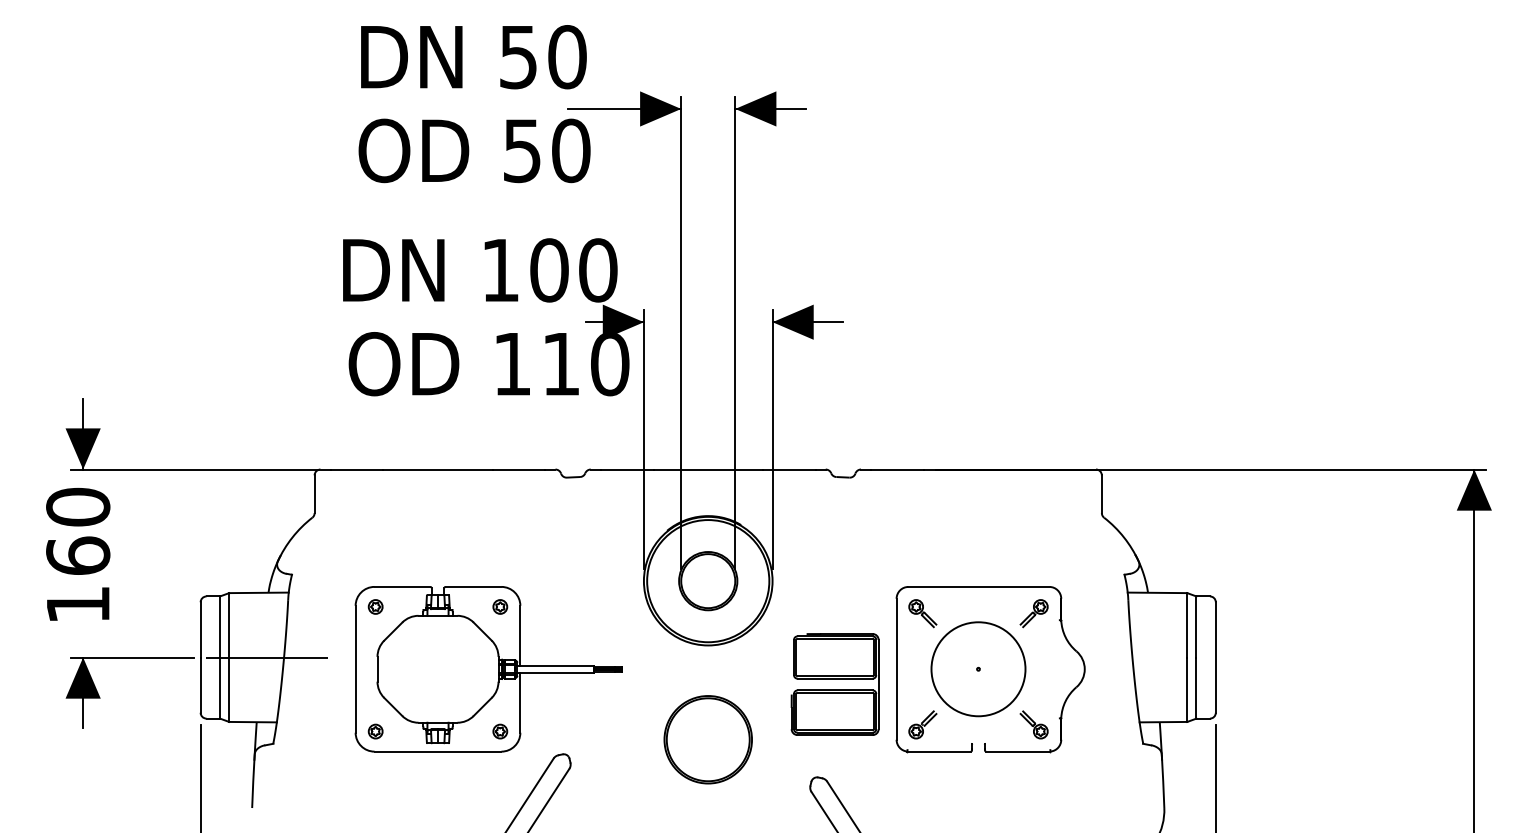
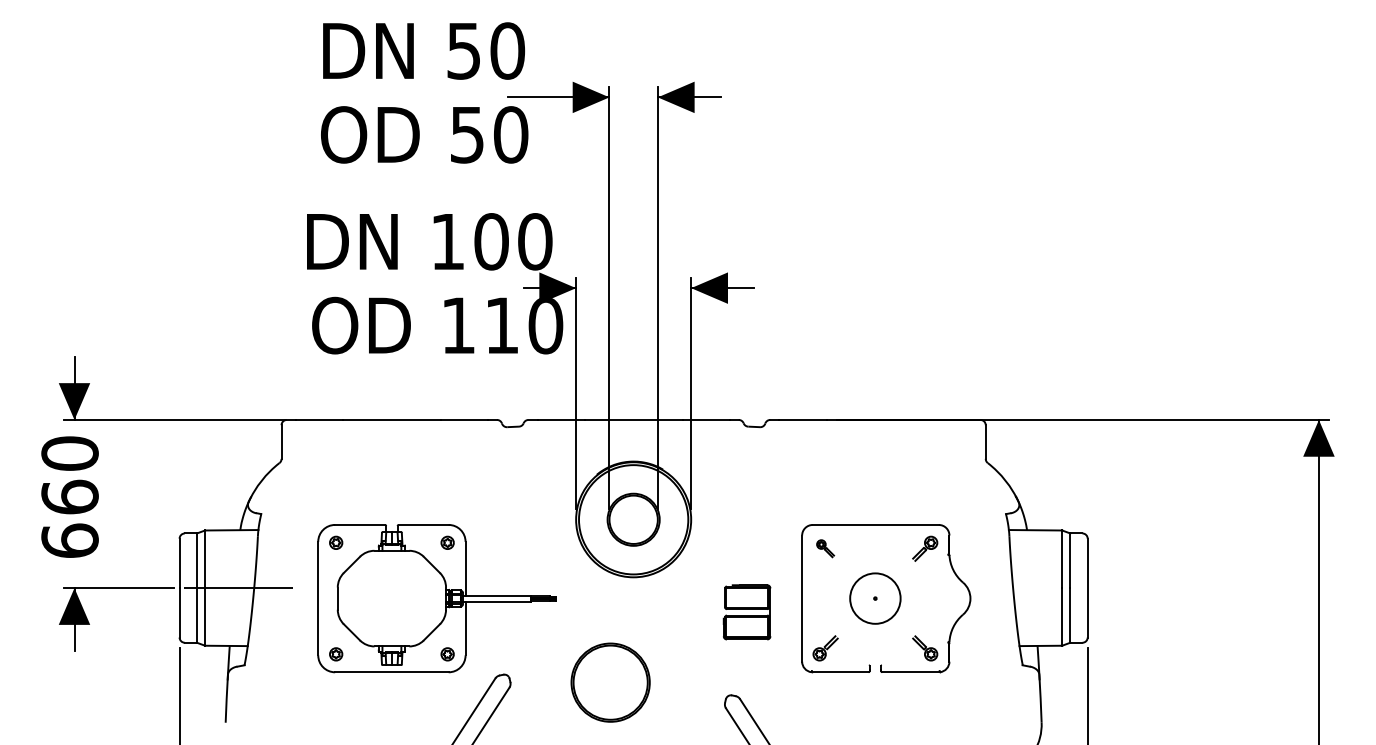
text: (77, 604) -> (69, 540), 160 -> 660
part: (922, 613) -> (825, 548), size x0.7
circle: (978, 669) -> (875, 598), size x0.6
part: (834, 684) -> (746, 612), size x0.6
part: (708, 739) -> (610, 682), moved

